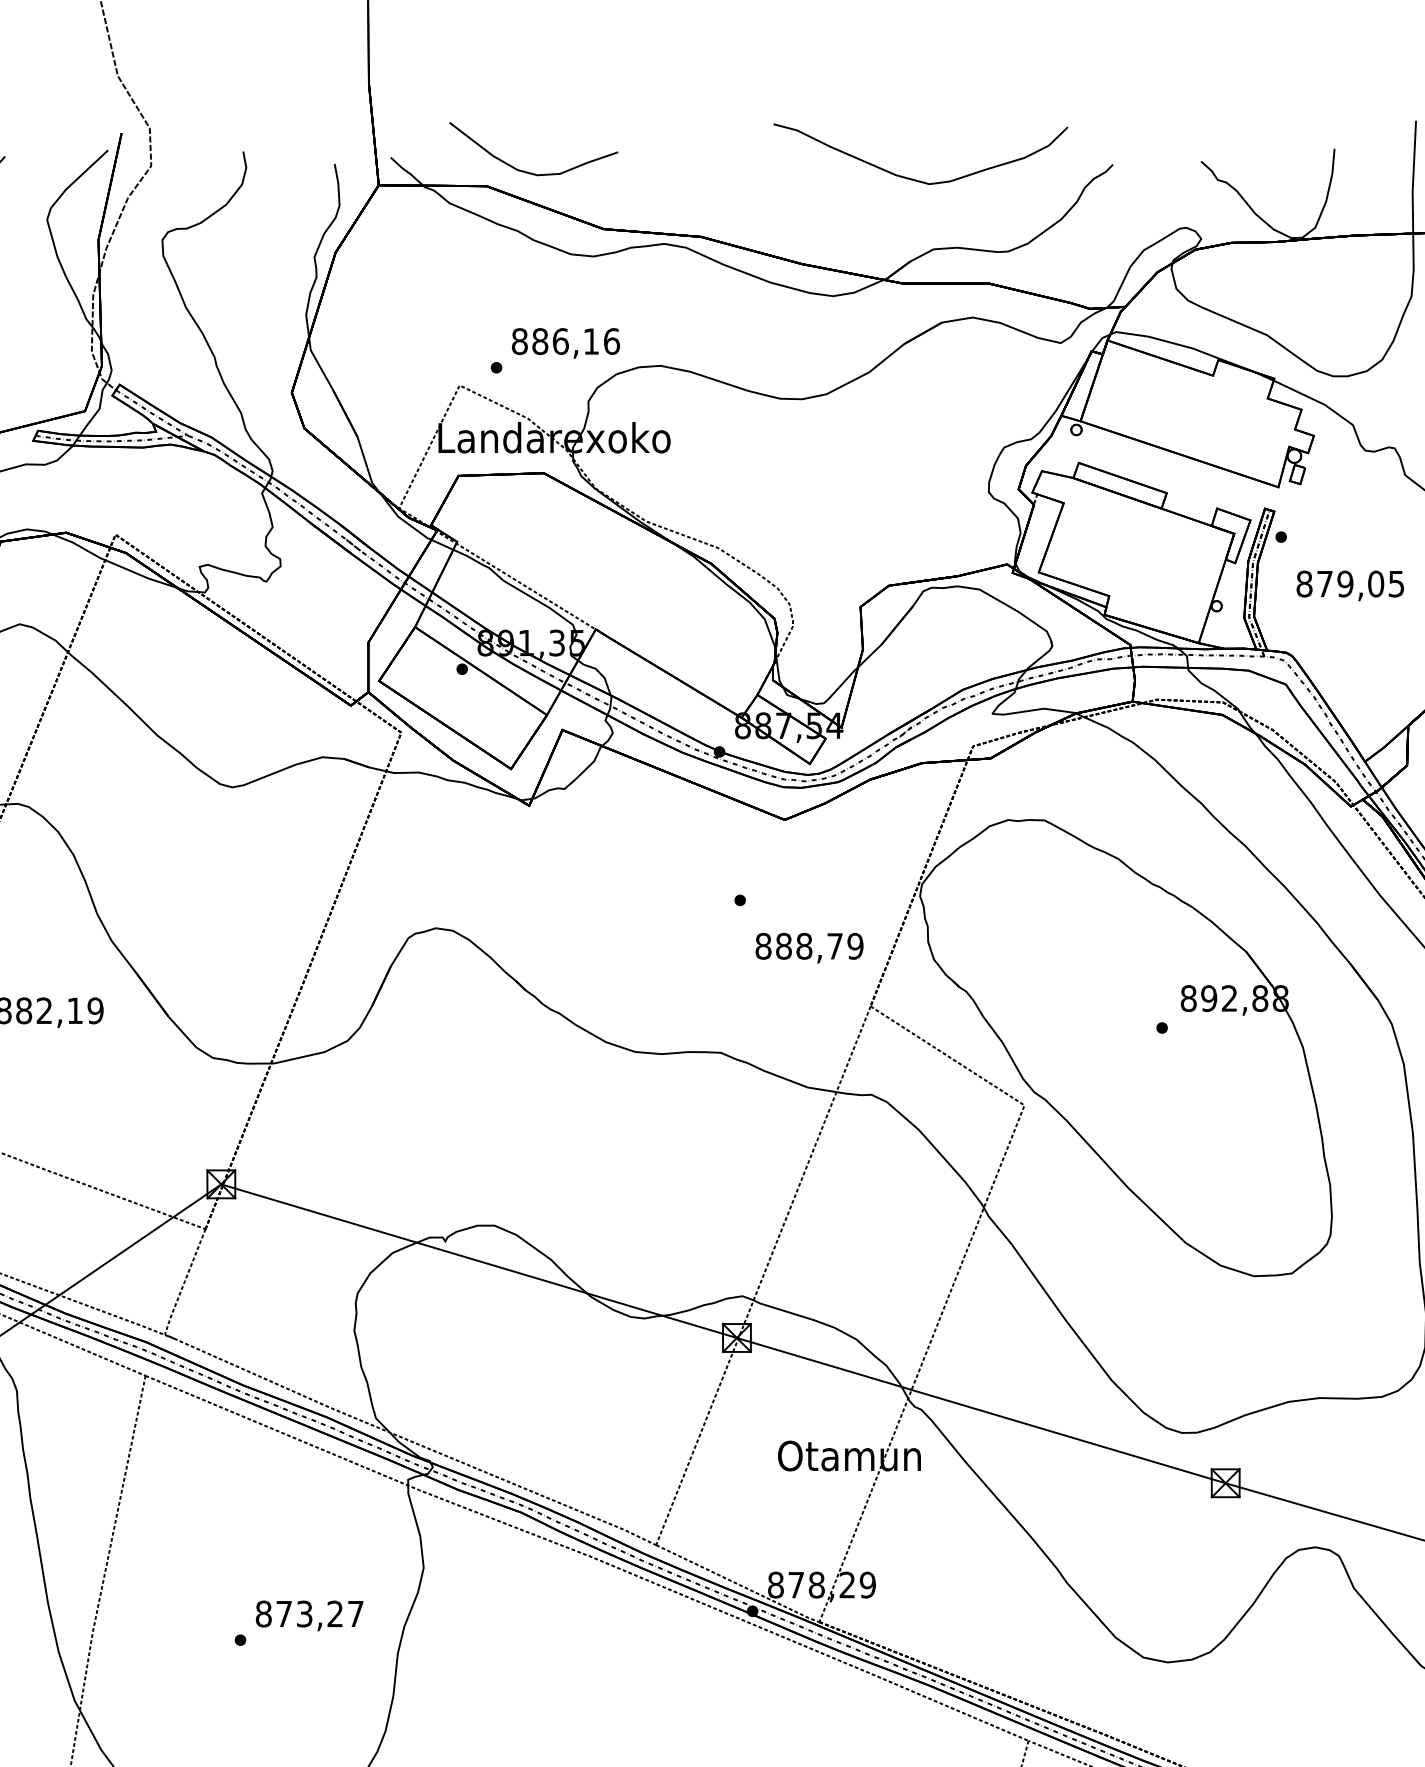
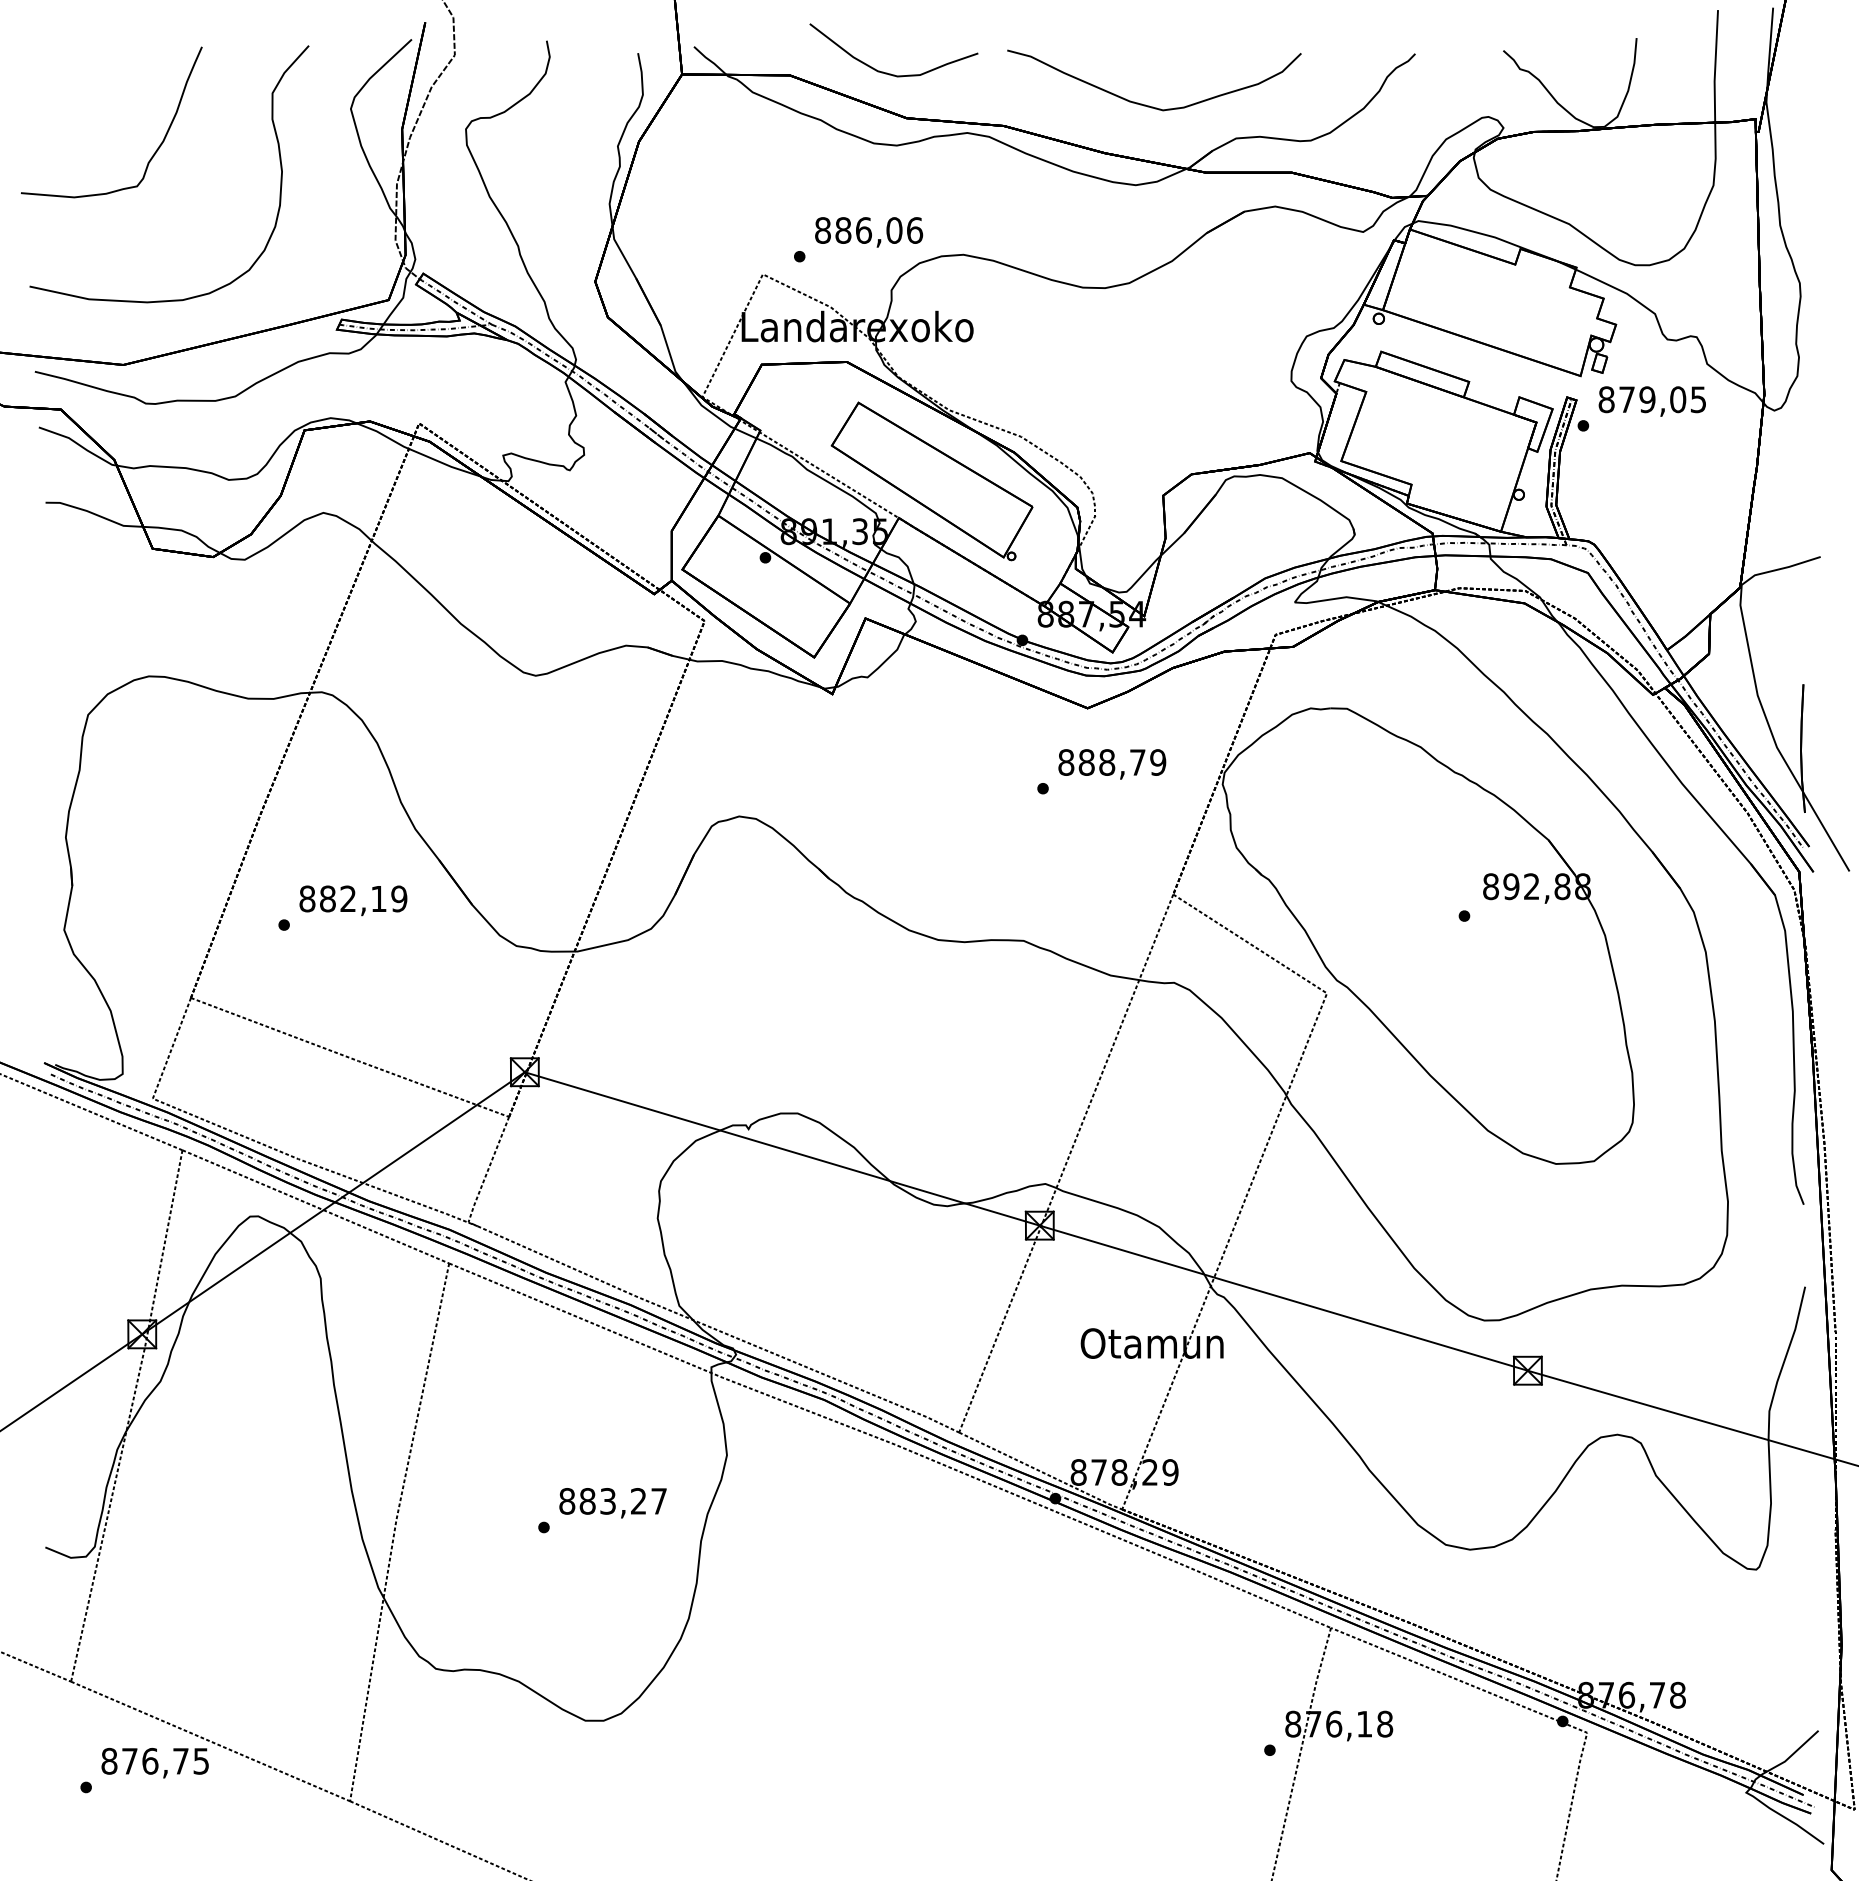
curve: (527, 171) -> (887, 72), moved
curve: (915, 179) -> (1149, 105), moved
text: (591, 341) -> (894, 230), 886,16 -> 886,06
text: (1349, 585) -> (1651, 401), moved
part: (628, 592) -> (931, 481), added
text: (809, 948) -> (1112, 764), moved
text: (284, 1614) -> (587, 1501), 873,27 -> 883,27

